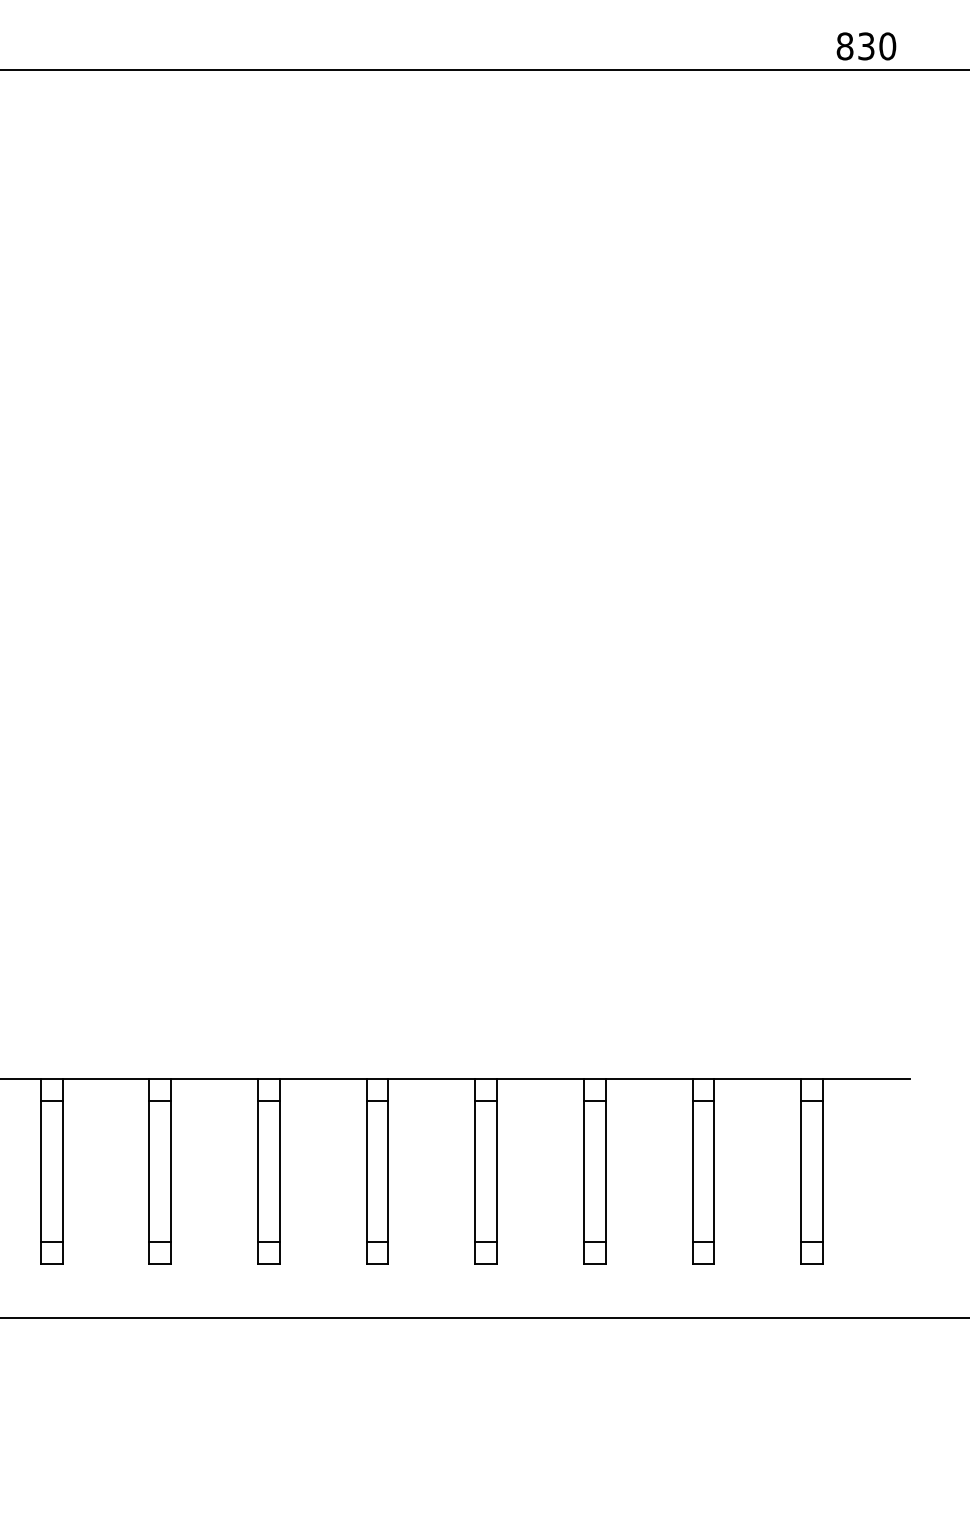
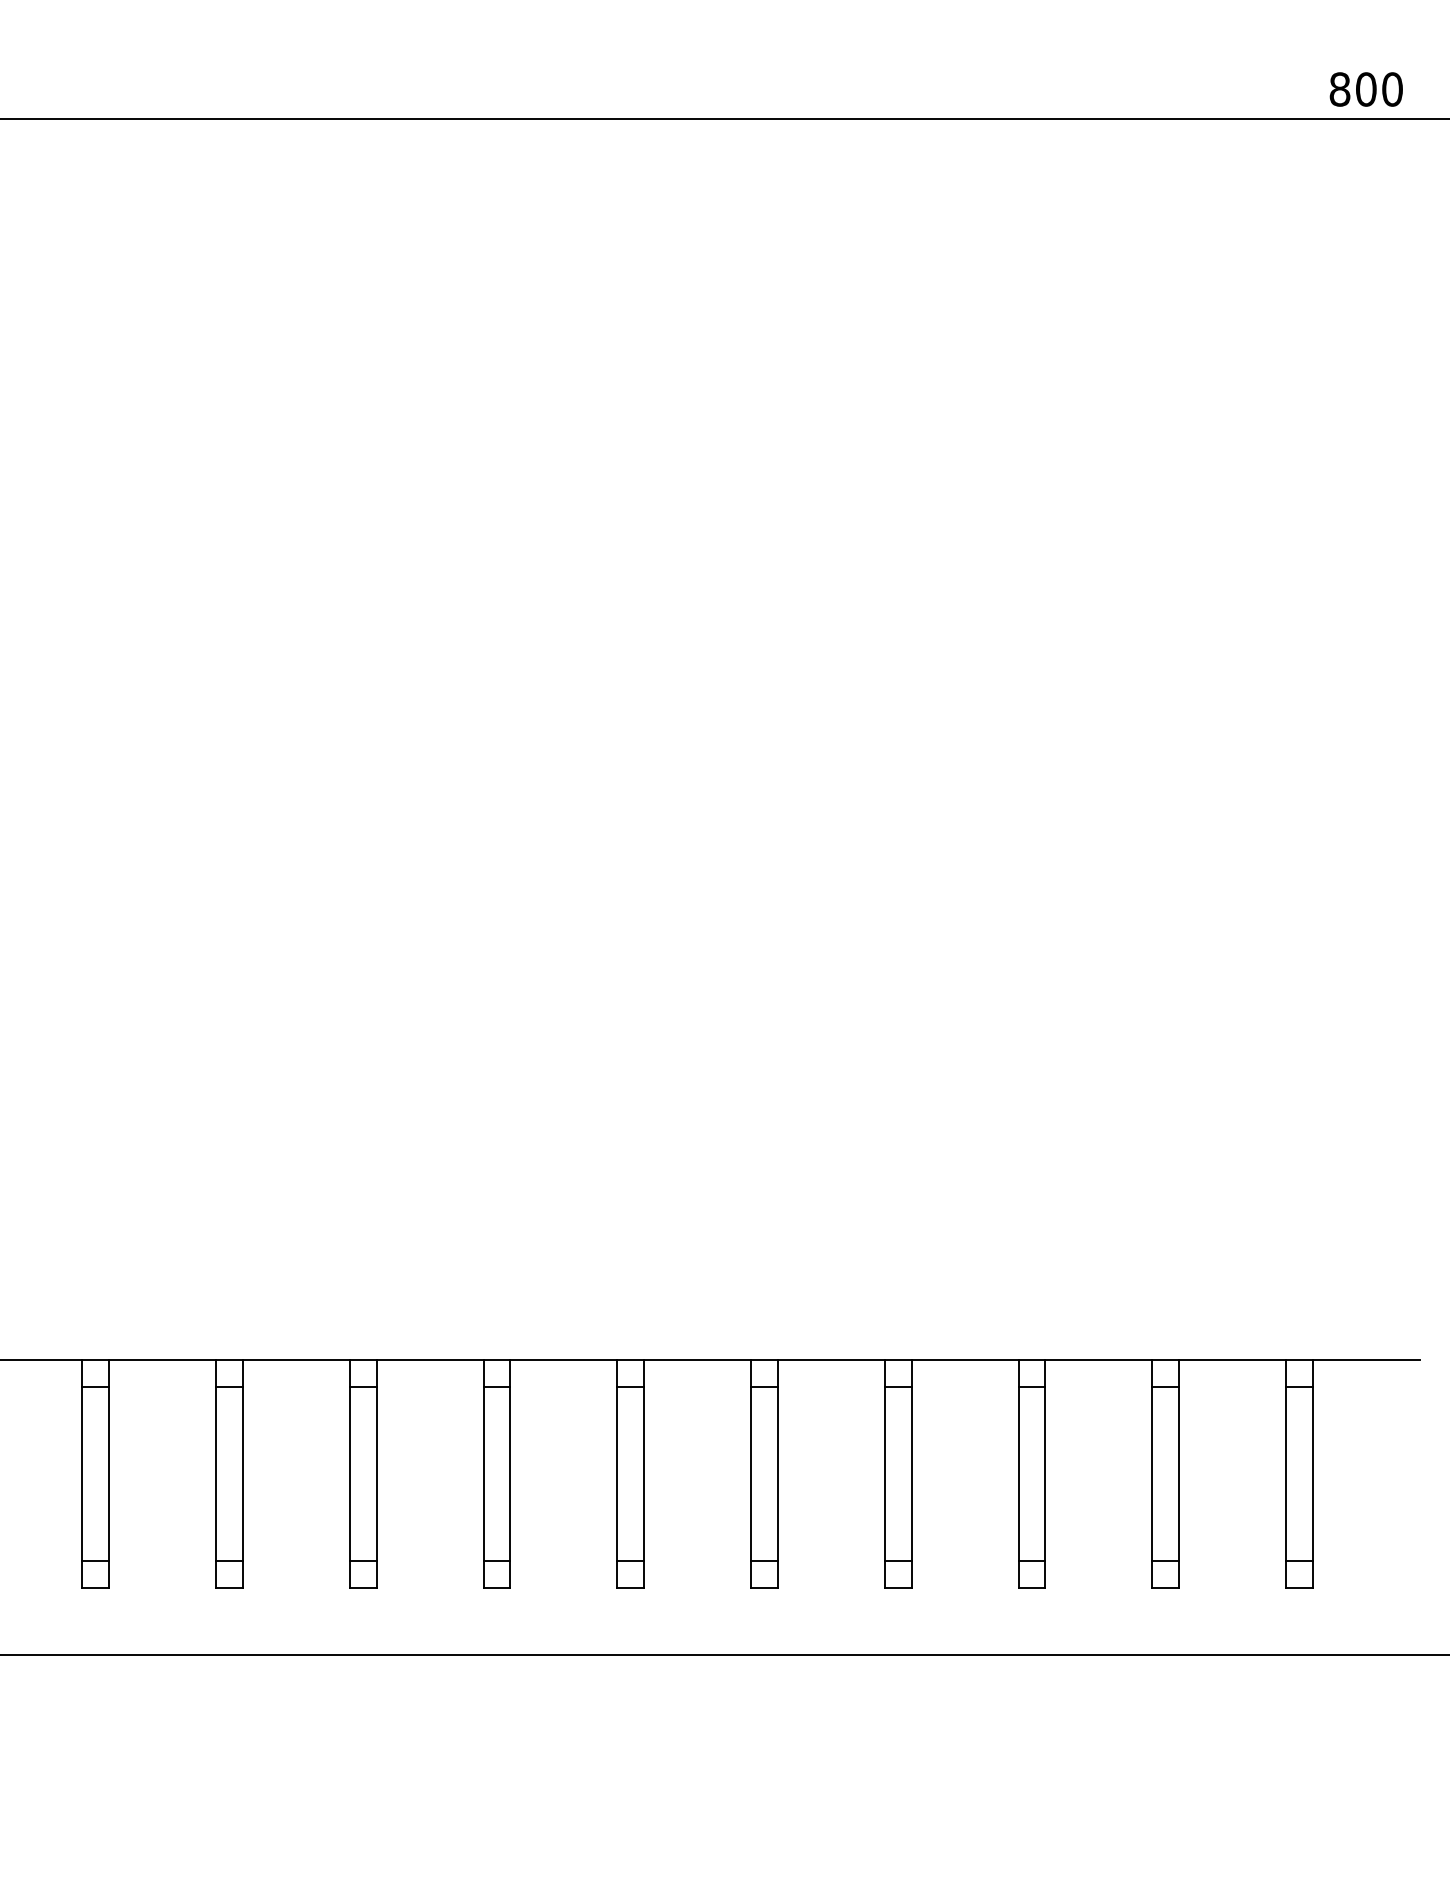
text: (866, 46) -> (1366, 89), 830 -> 800

